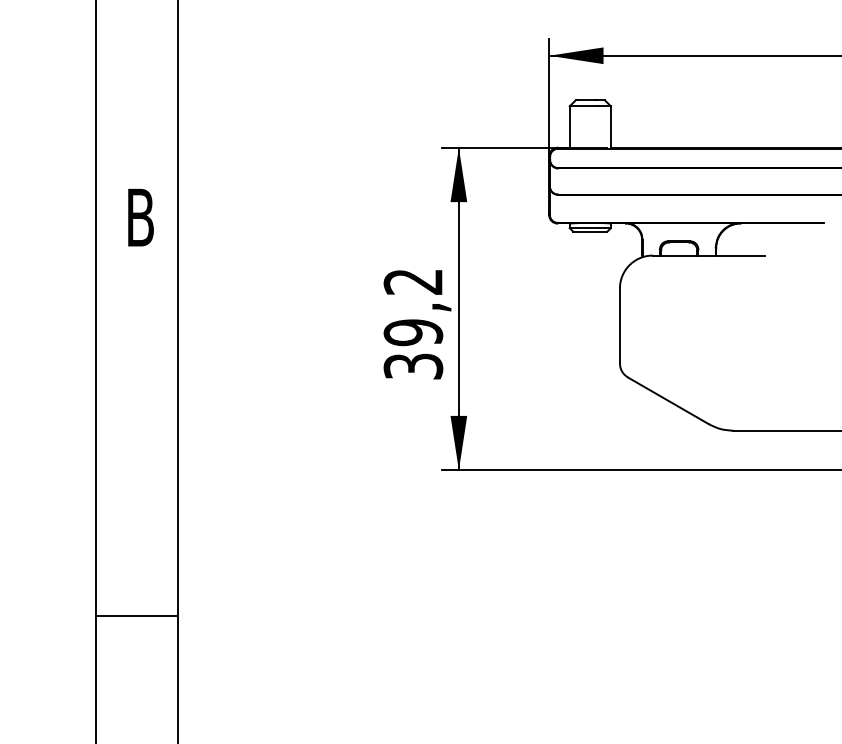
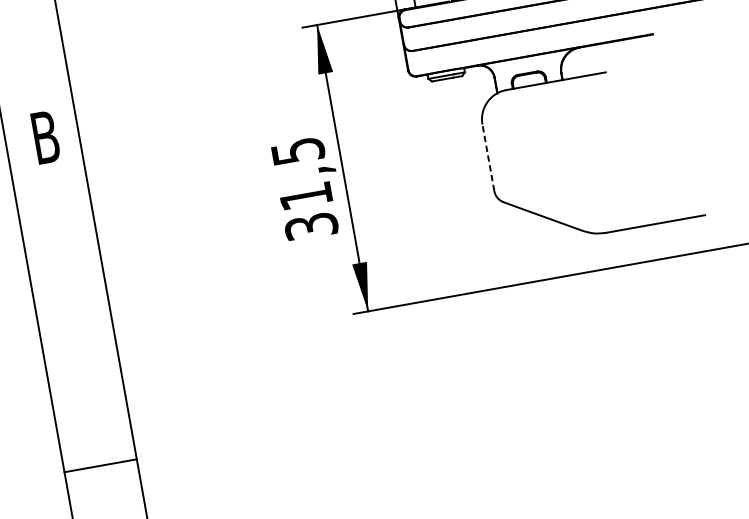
text: (413, 307) -> (302, 174), 39,2 -> 31,5
line: (619, 325) -> (487, 157), solid -> dashed
line: (136, 615) -> (100, 465), moved

